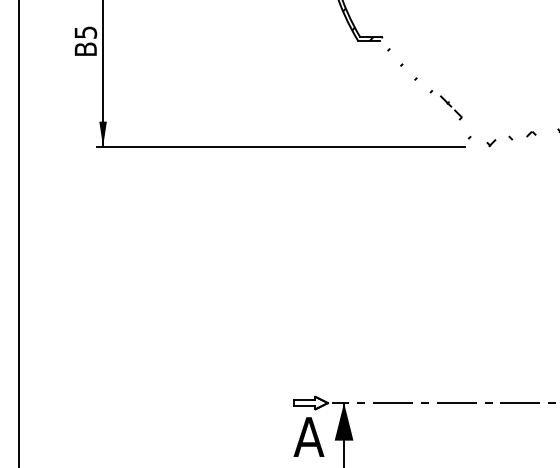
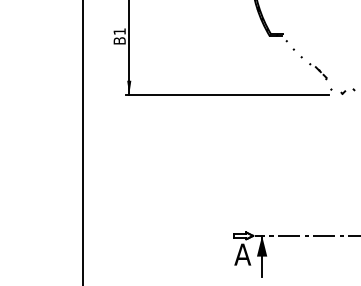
text: (85, 32) -> (119, 31), B5 -> B1

